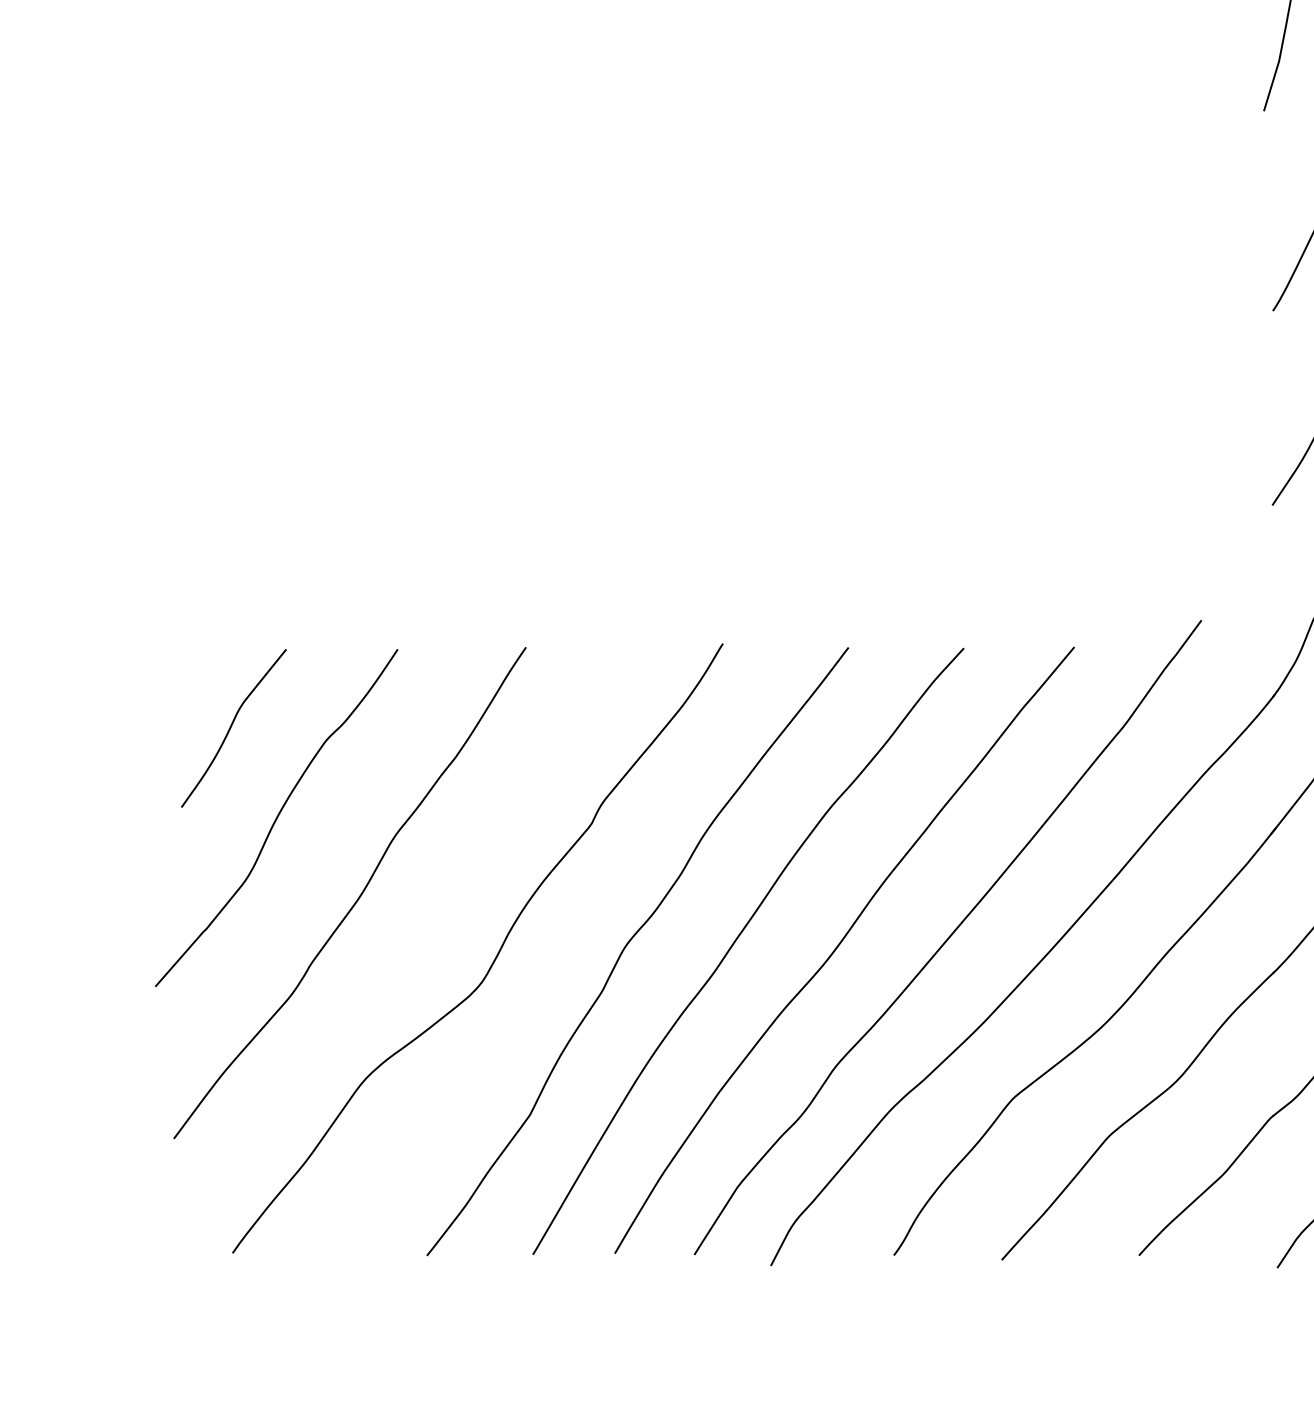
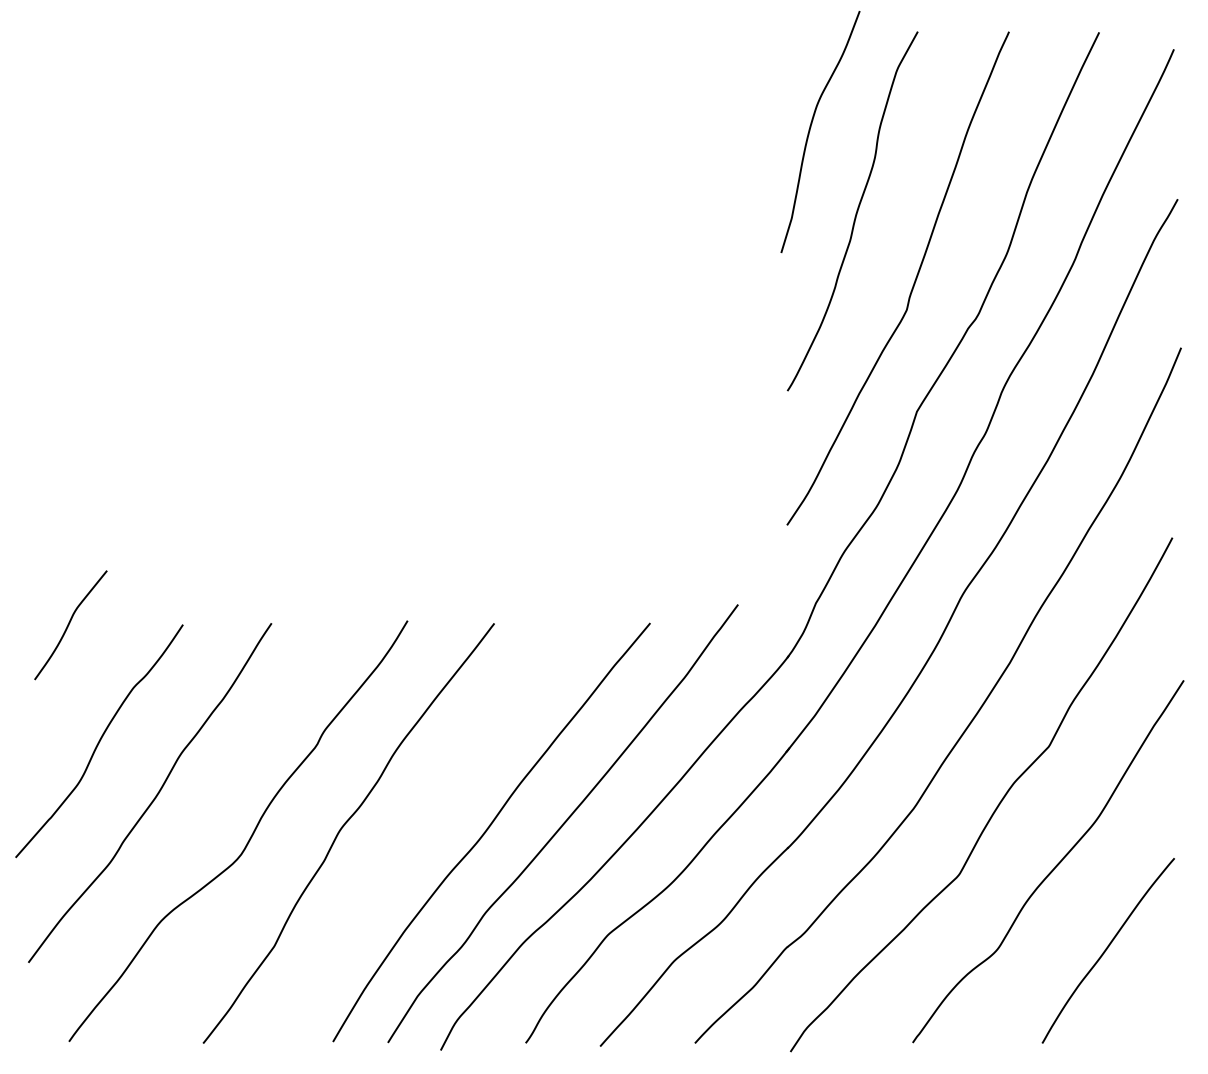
curve: (231, 728) -> (69, 625), moved
curve: (737, 941) -> (417, 826), removed

